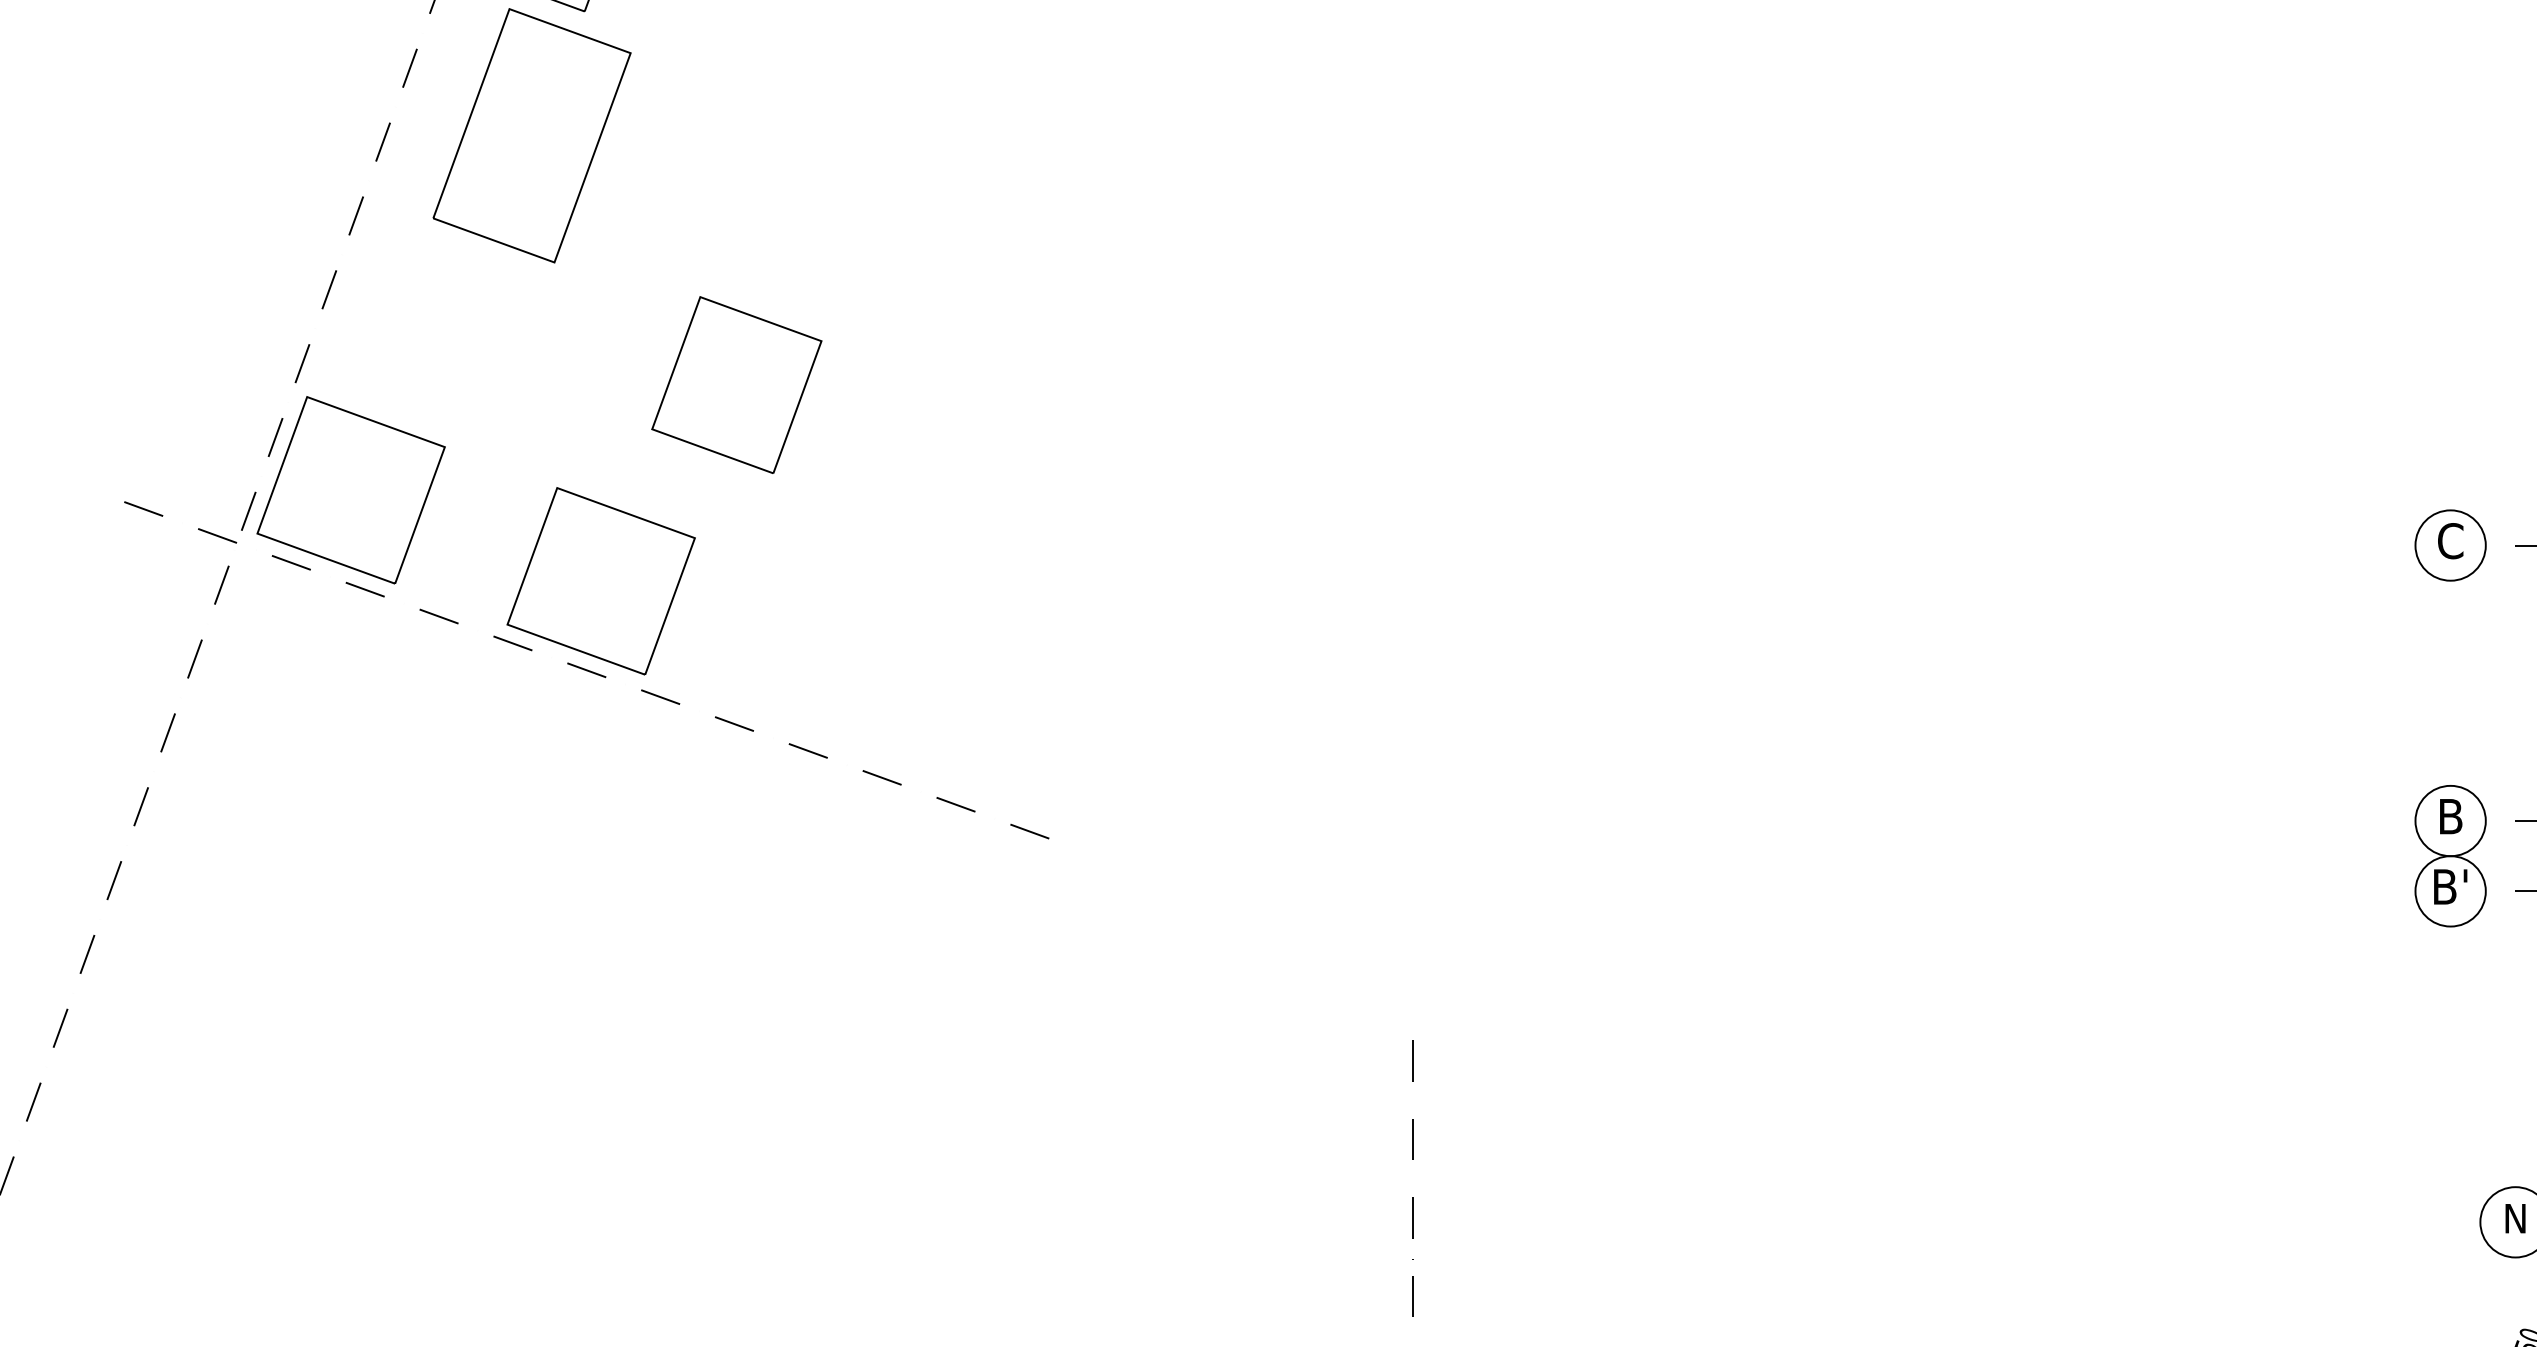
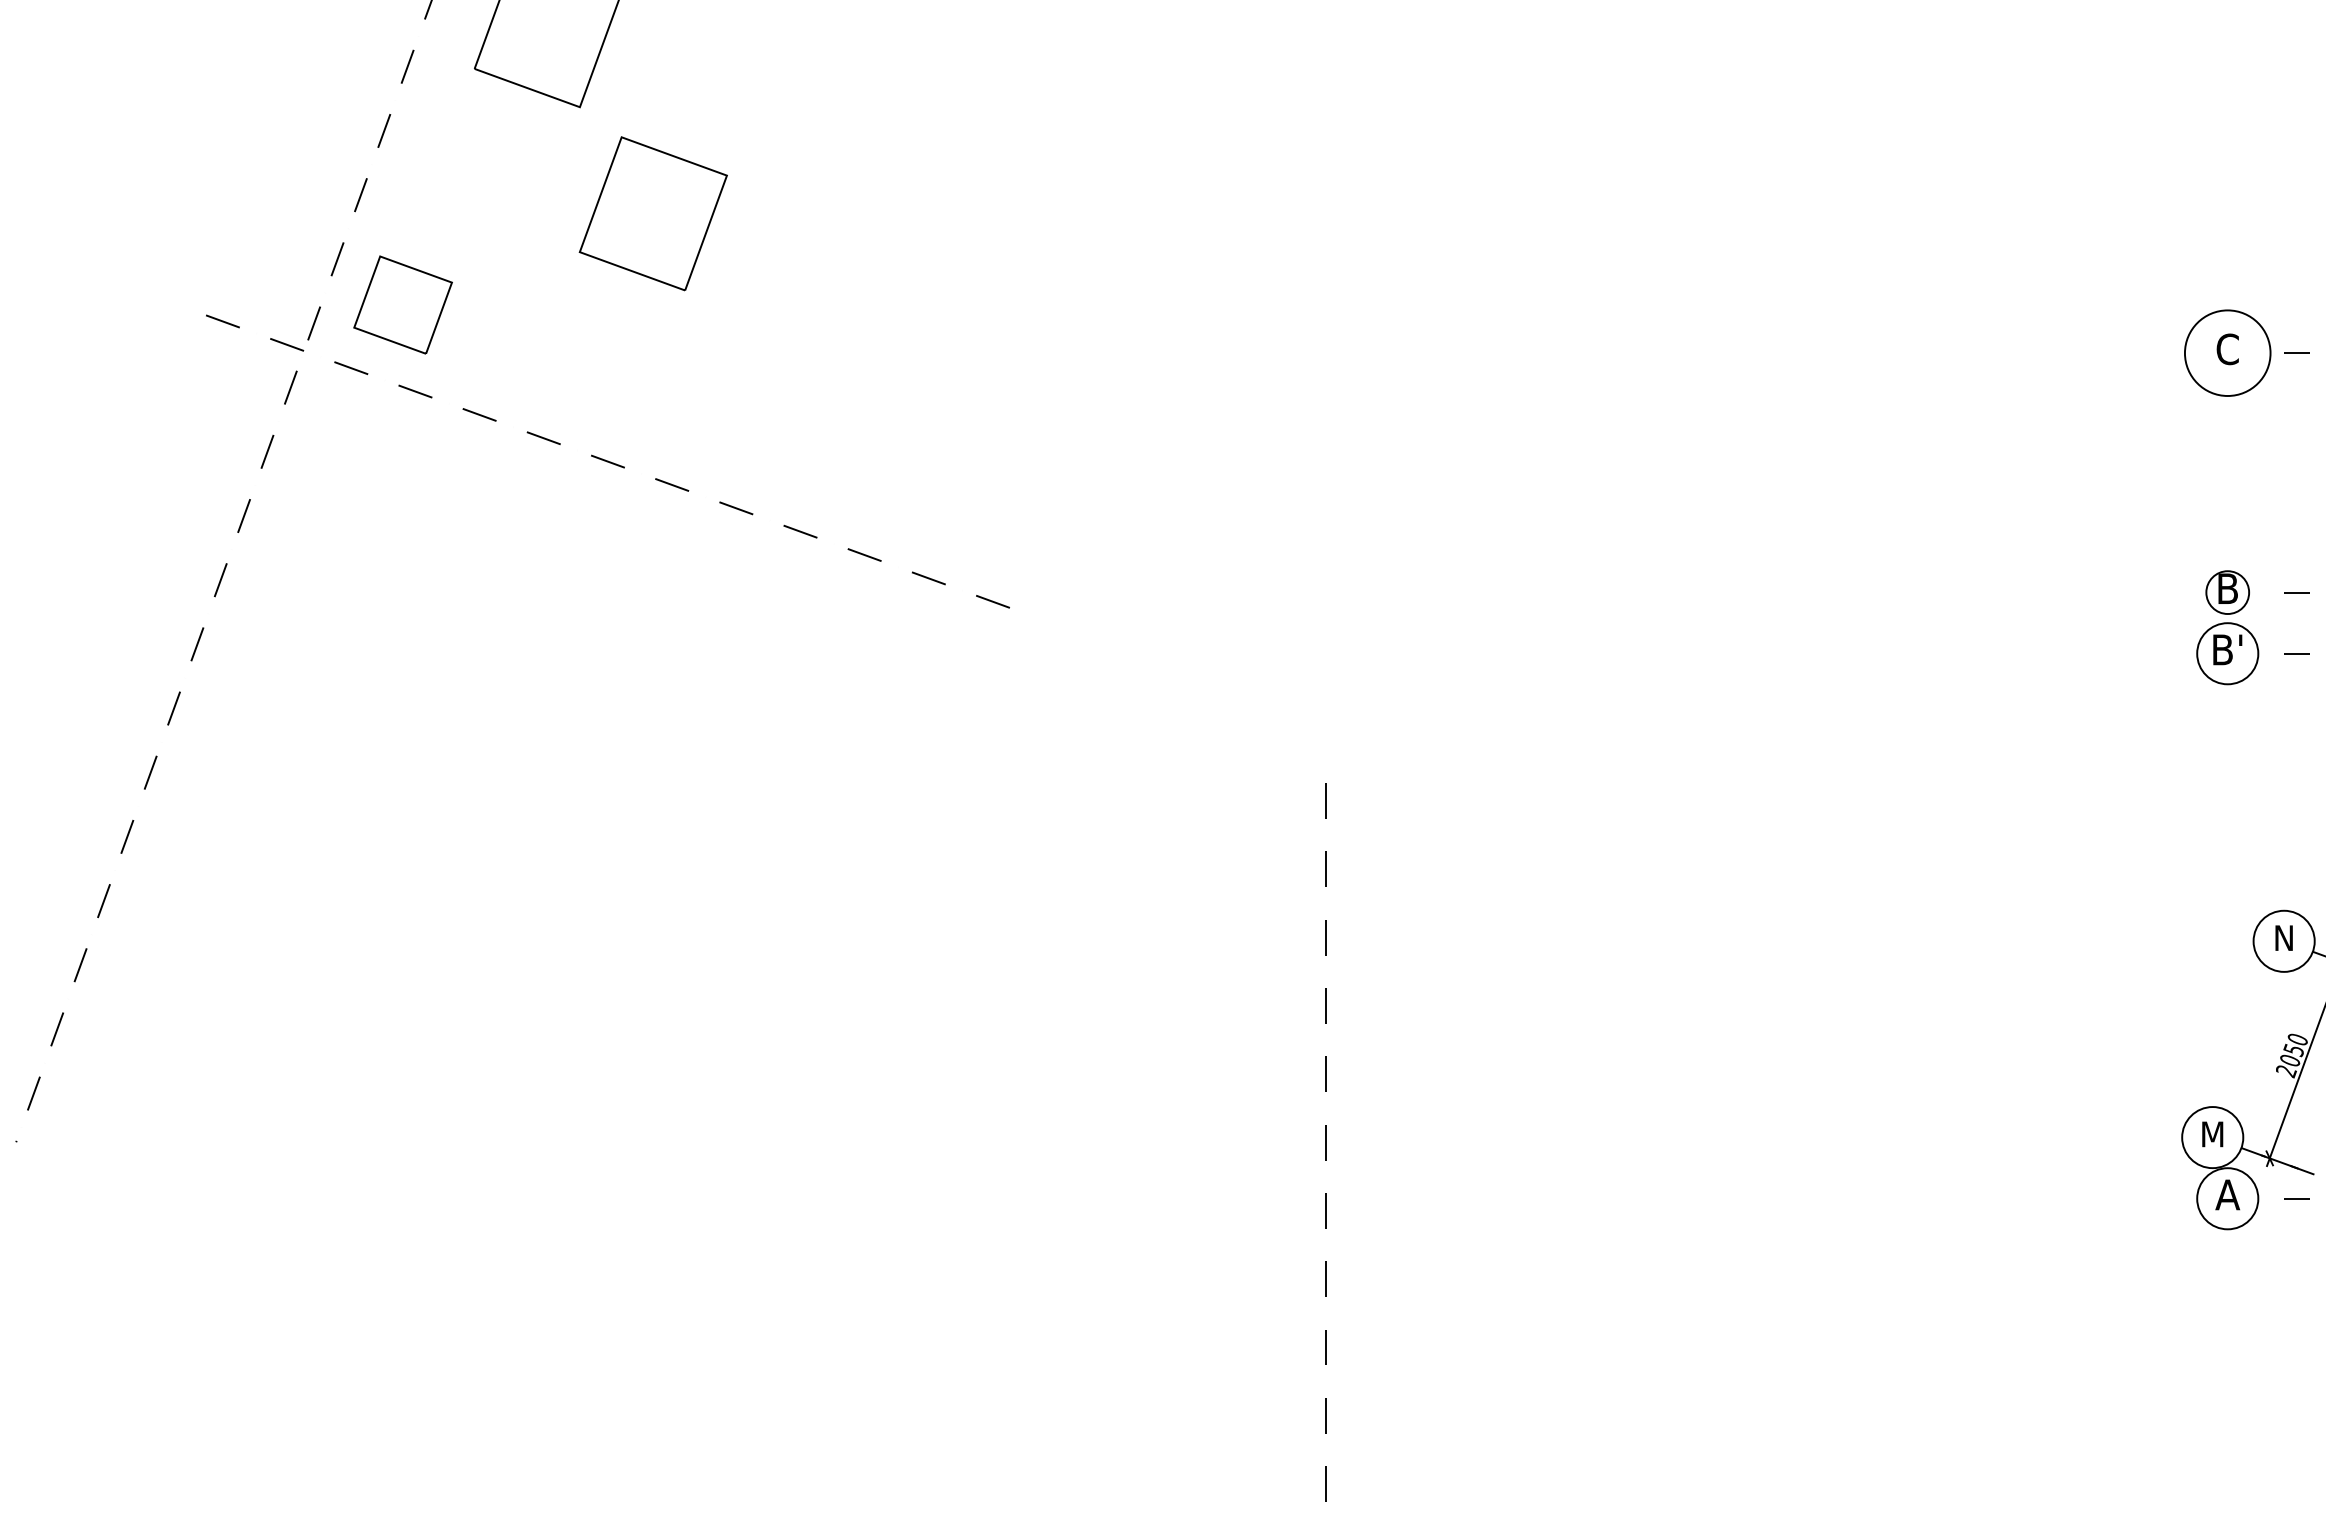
part: (735, 384) -> (652, 213), moved
part: (350, 489) -> (402, 304), size x0.6
circle: (2450, 544) -> (2227, 352), size x1.4
part: (601, 581) -> (620, 384), removed
circle: (2450, 820) -> (2227, 592), size x0.7

